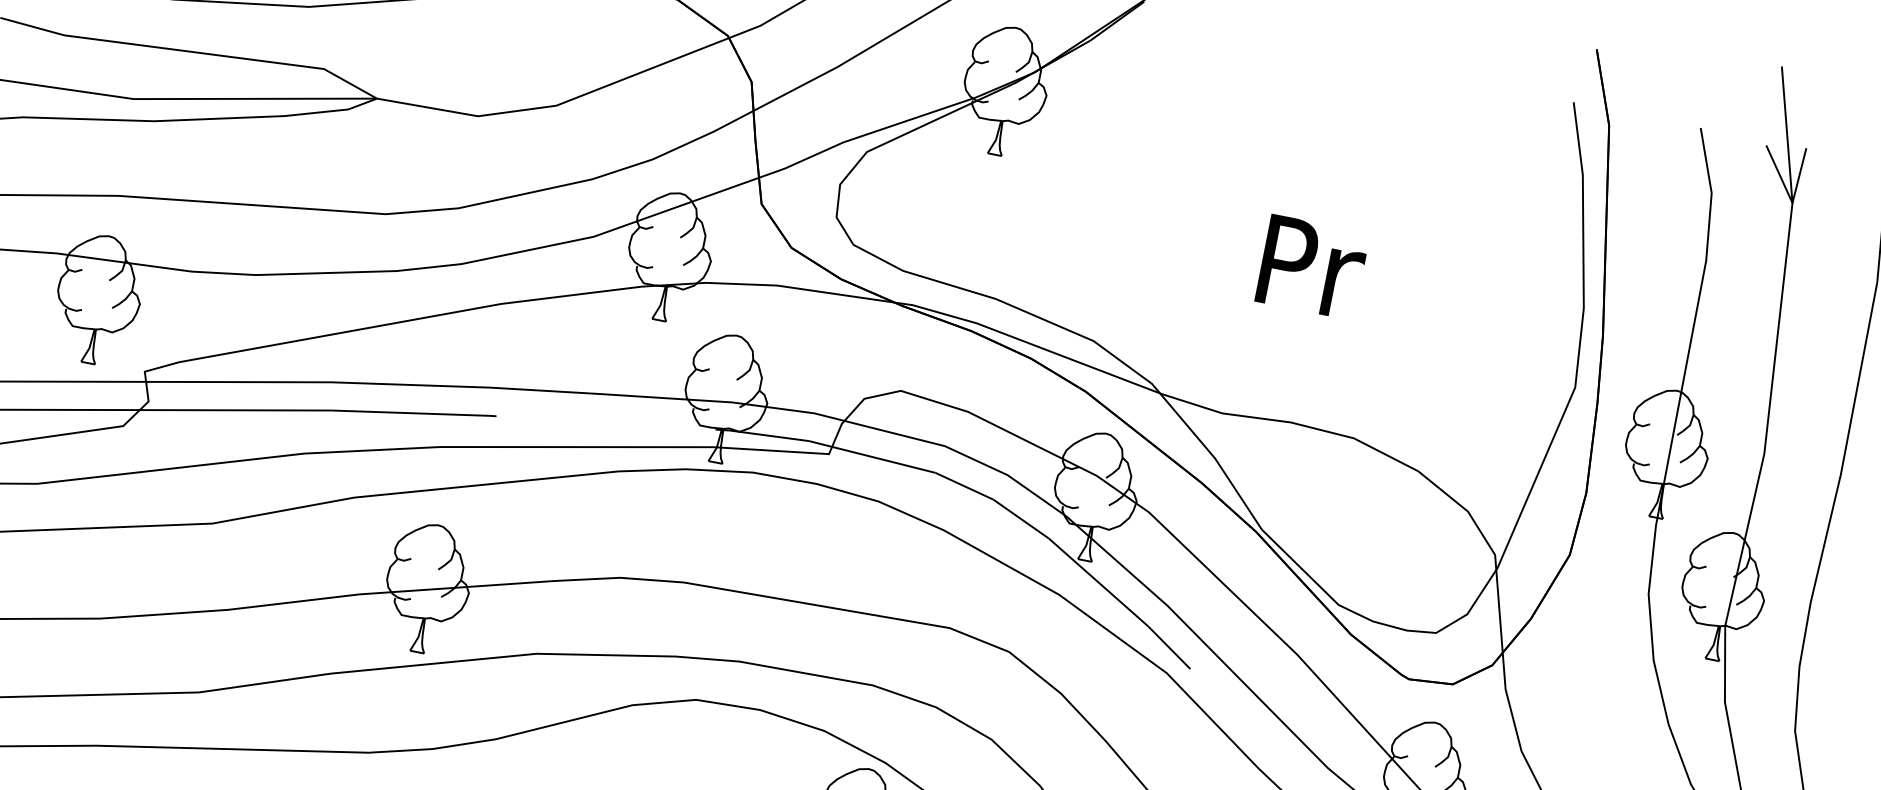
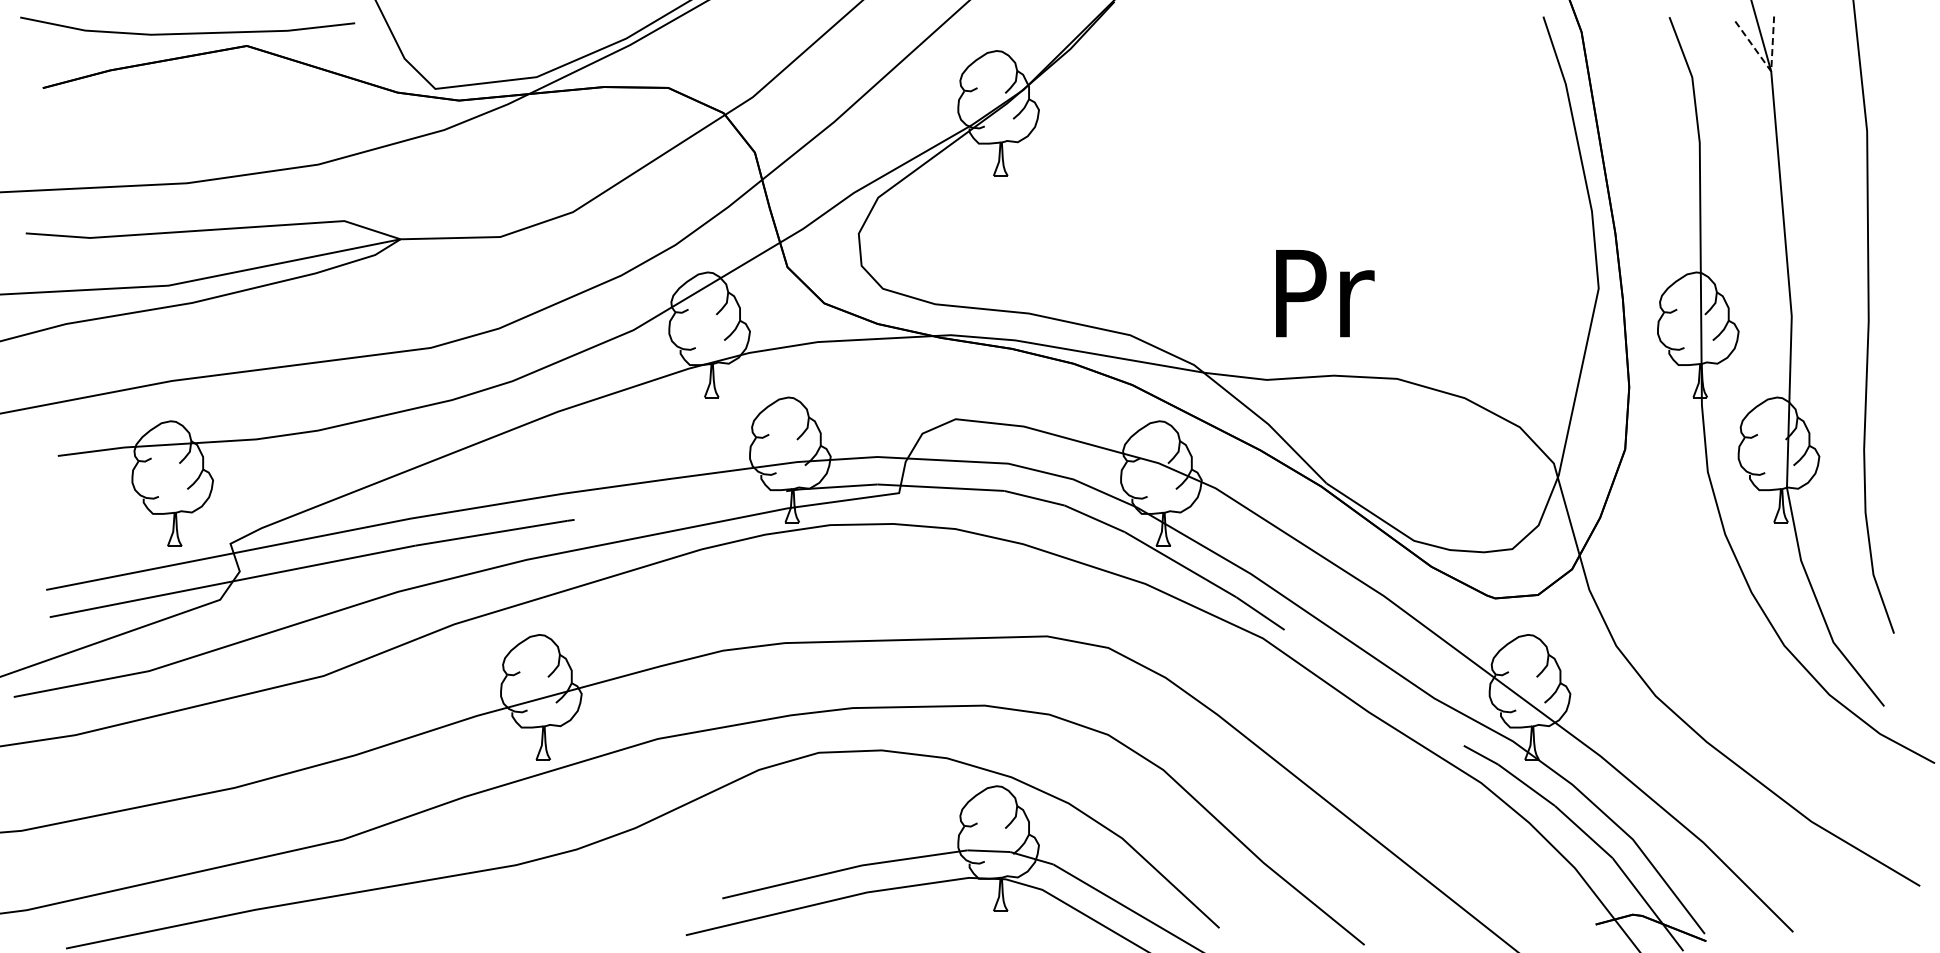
line: (1792, 200) -> (1770, 69), solid -> dashed
text: (1312, 267) -> (1325, 293), moved

